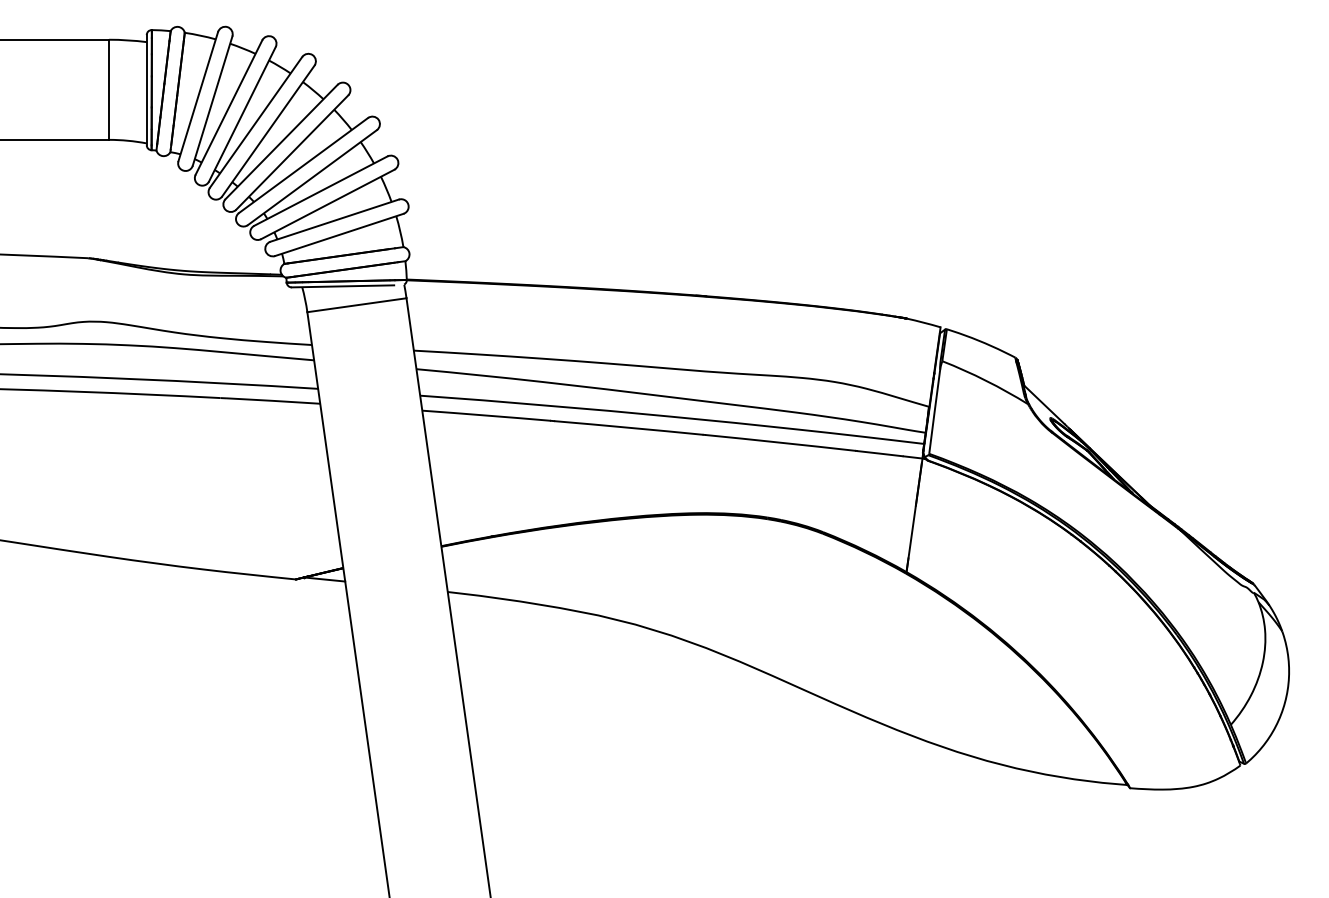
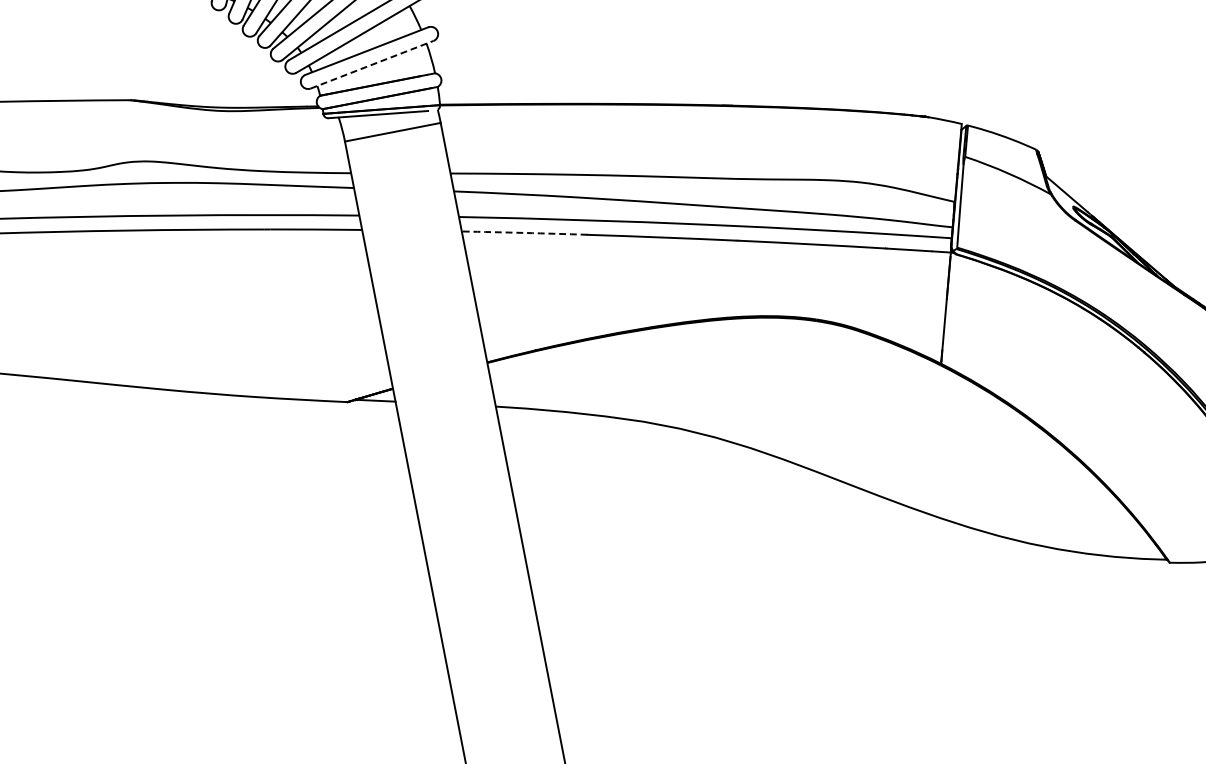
line: (339, 234) -> (372, 64), solid -> dashed
arc: (486, 415) -> (524, 232), solid -> dashed

